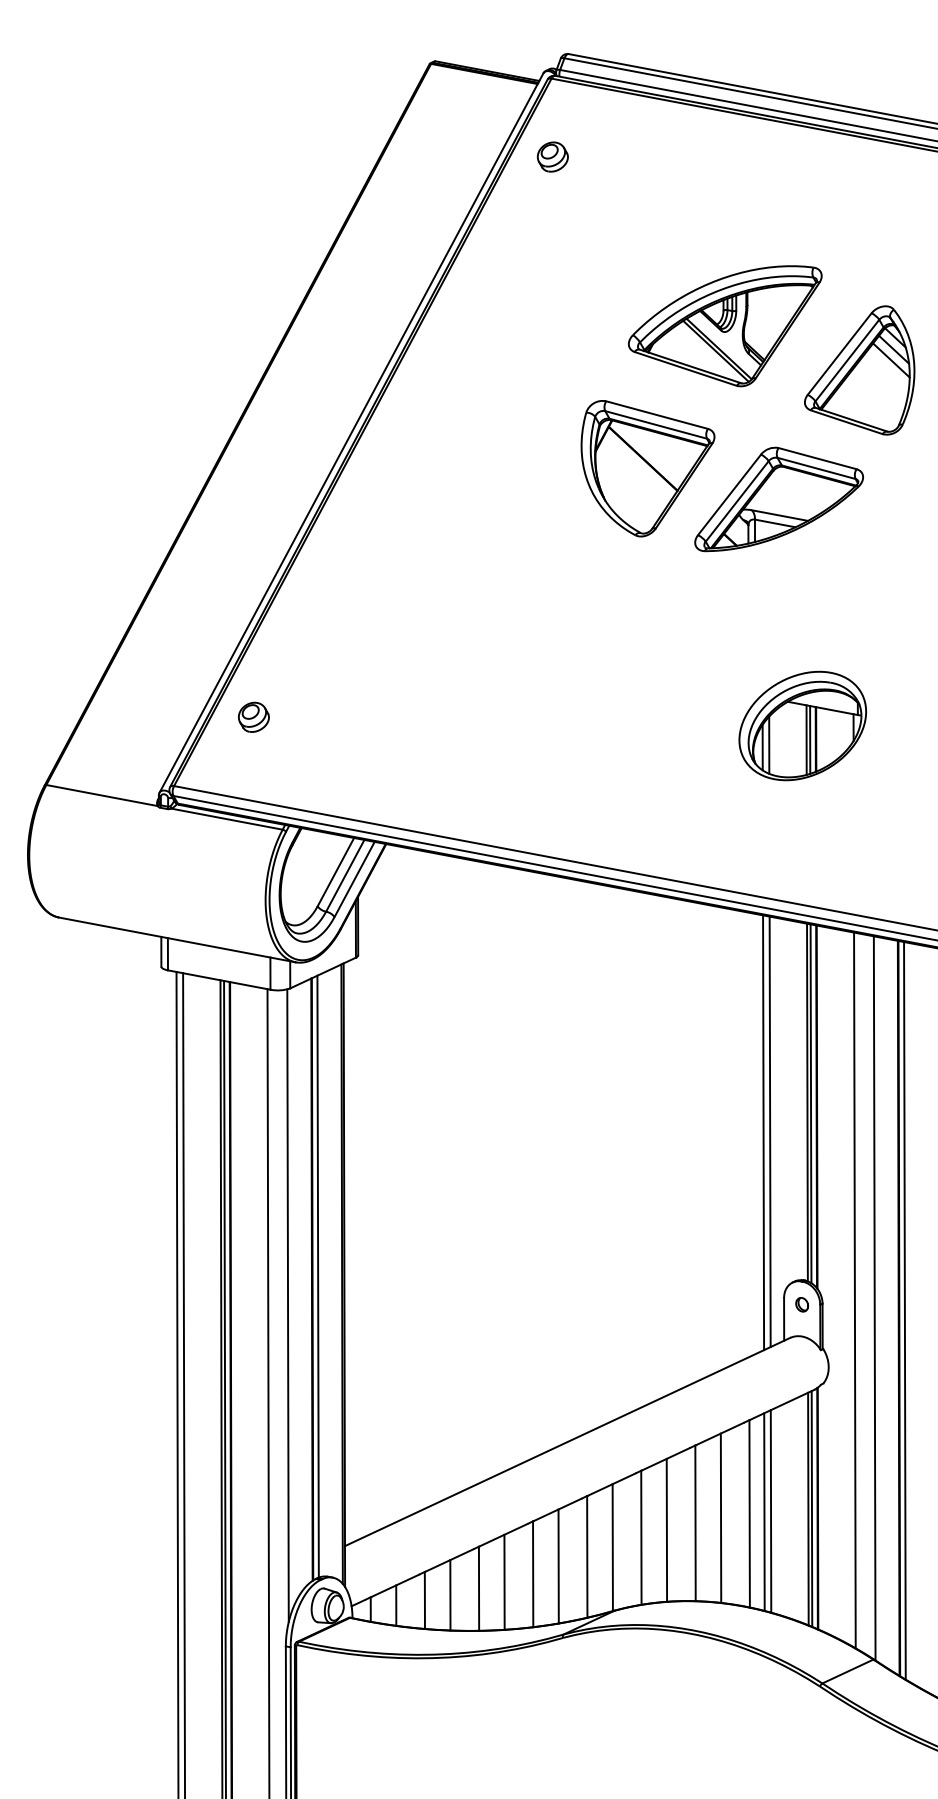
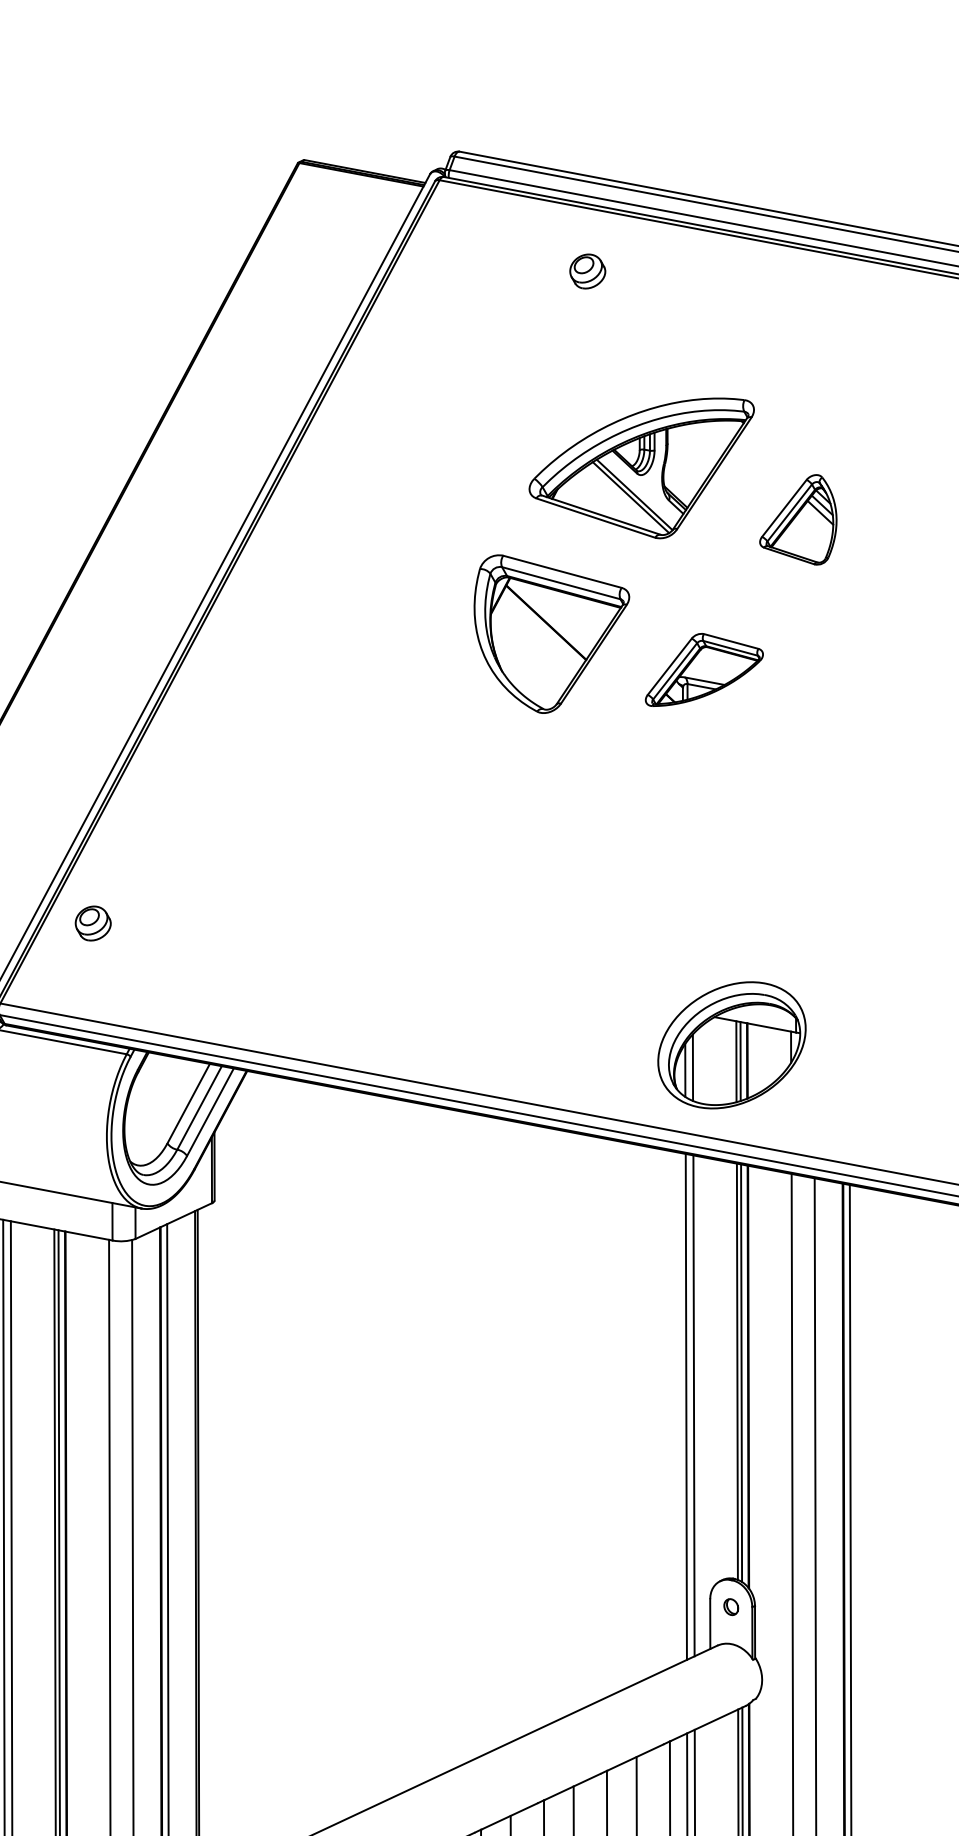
part: (552, 156) -> (587, 270), moved
part: (859, 370) -> (797, 519), size x0.6
part: (778, 499) -> (703, 670), size x0.6
part: (802, 725) -> (731, 1044), moved

